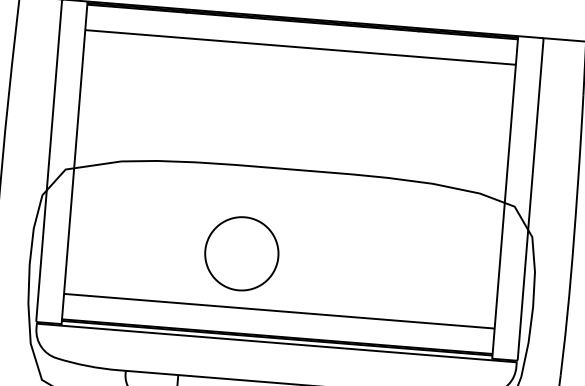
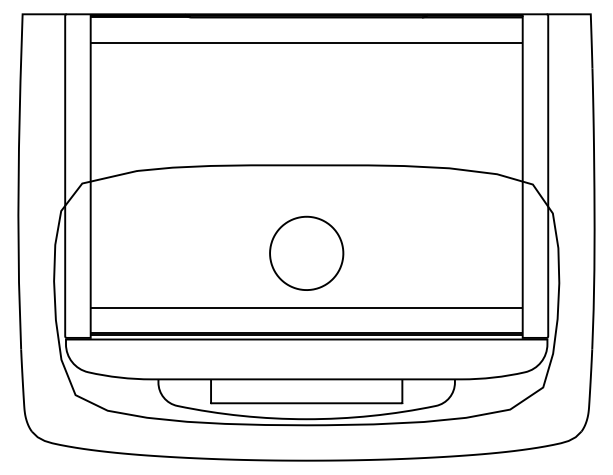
part: (241, 252) -> (306, 252), moved

